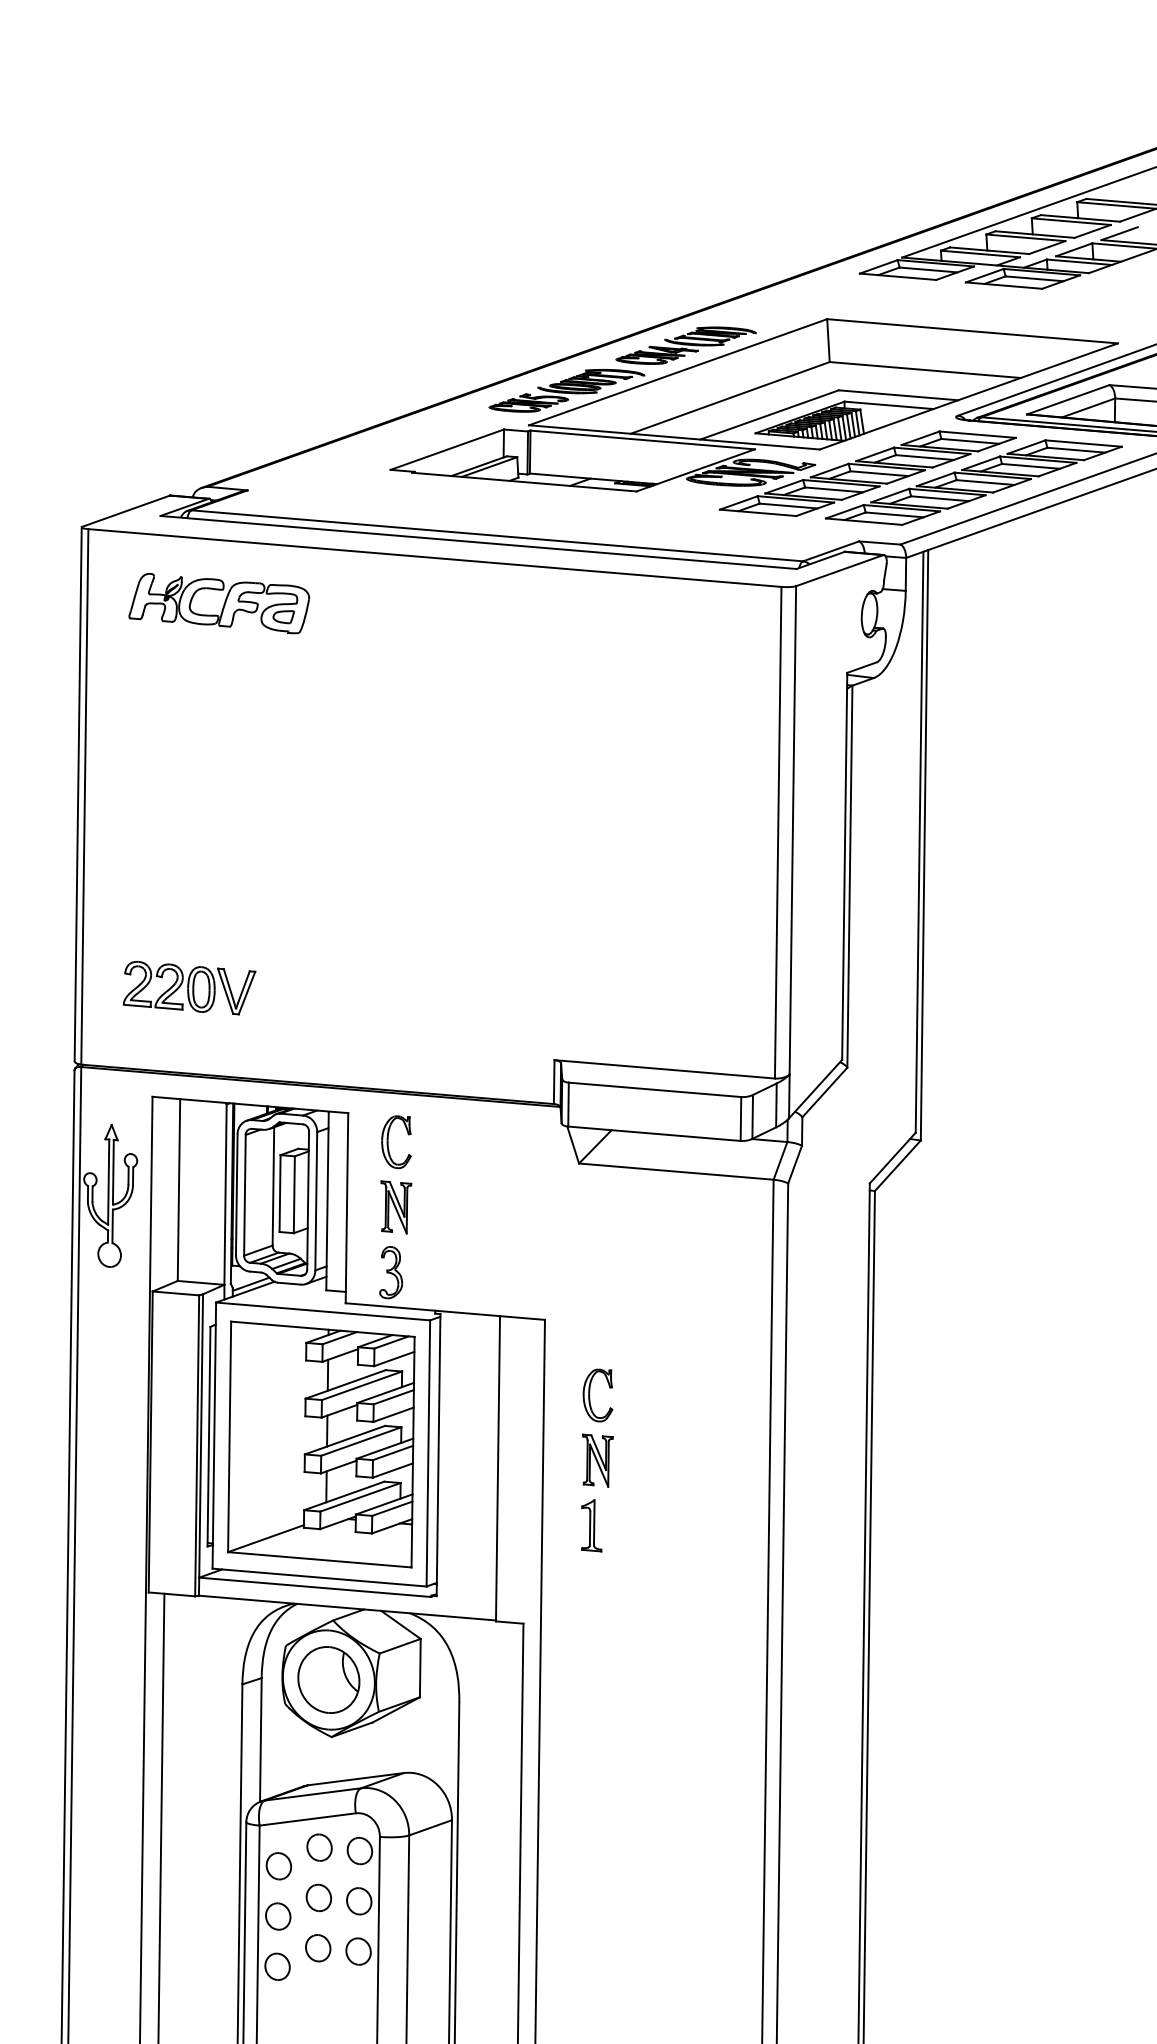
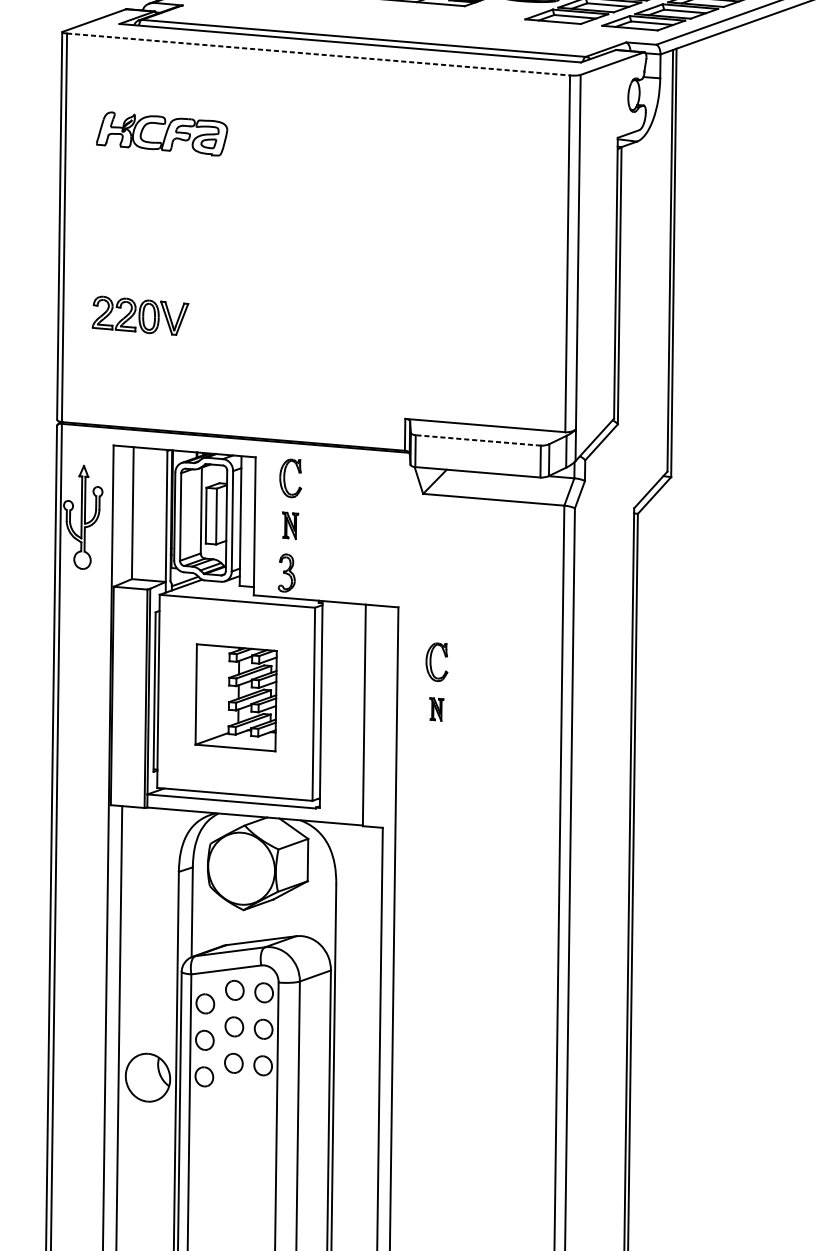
line: (434, 558) -> (318, 54), solid -> dashed
part: (219, 603) -> (162, 133), moved
part: (189, 987) -> (140, 315), moved
line: (655, 1089) -> (478, 440), solid -> dashed
part: (396, 1207) -> (290, 525), size x0.7
part: (321, 1444) -> (236, 697), size x0.6
part: (597, 1460) -> (436, 709), size x0.6
part: (591, 1525) -> (432, 756), removed
part: (328, 1679) -> (147, 1077), moved

